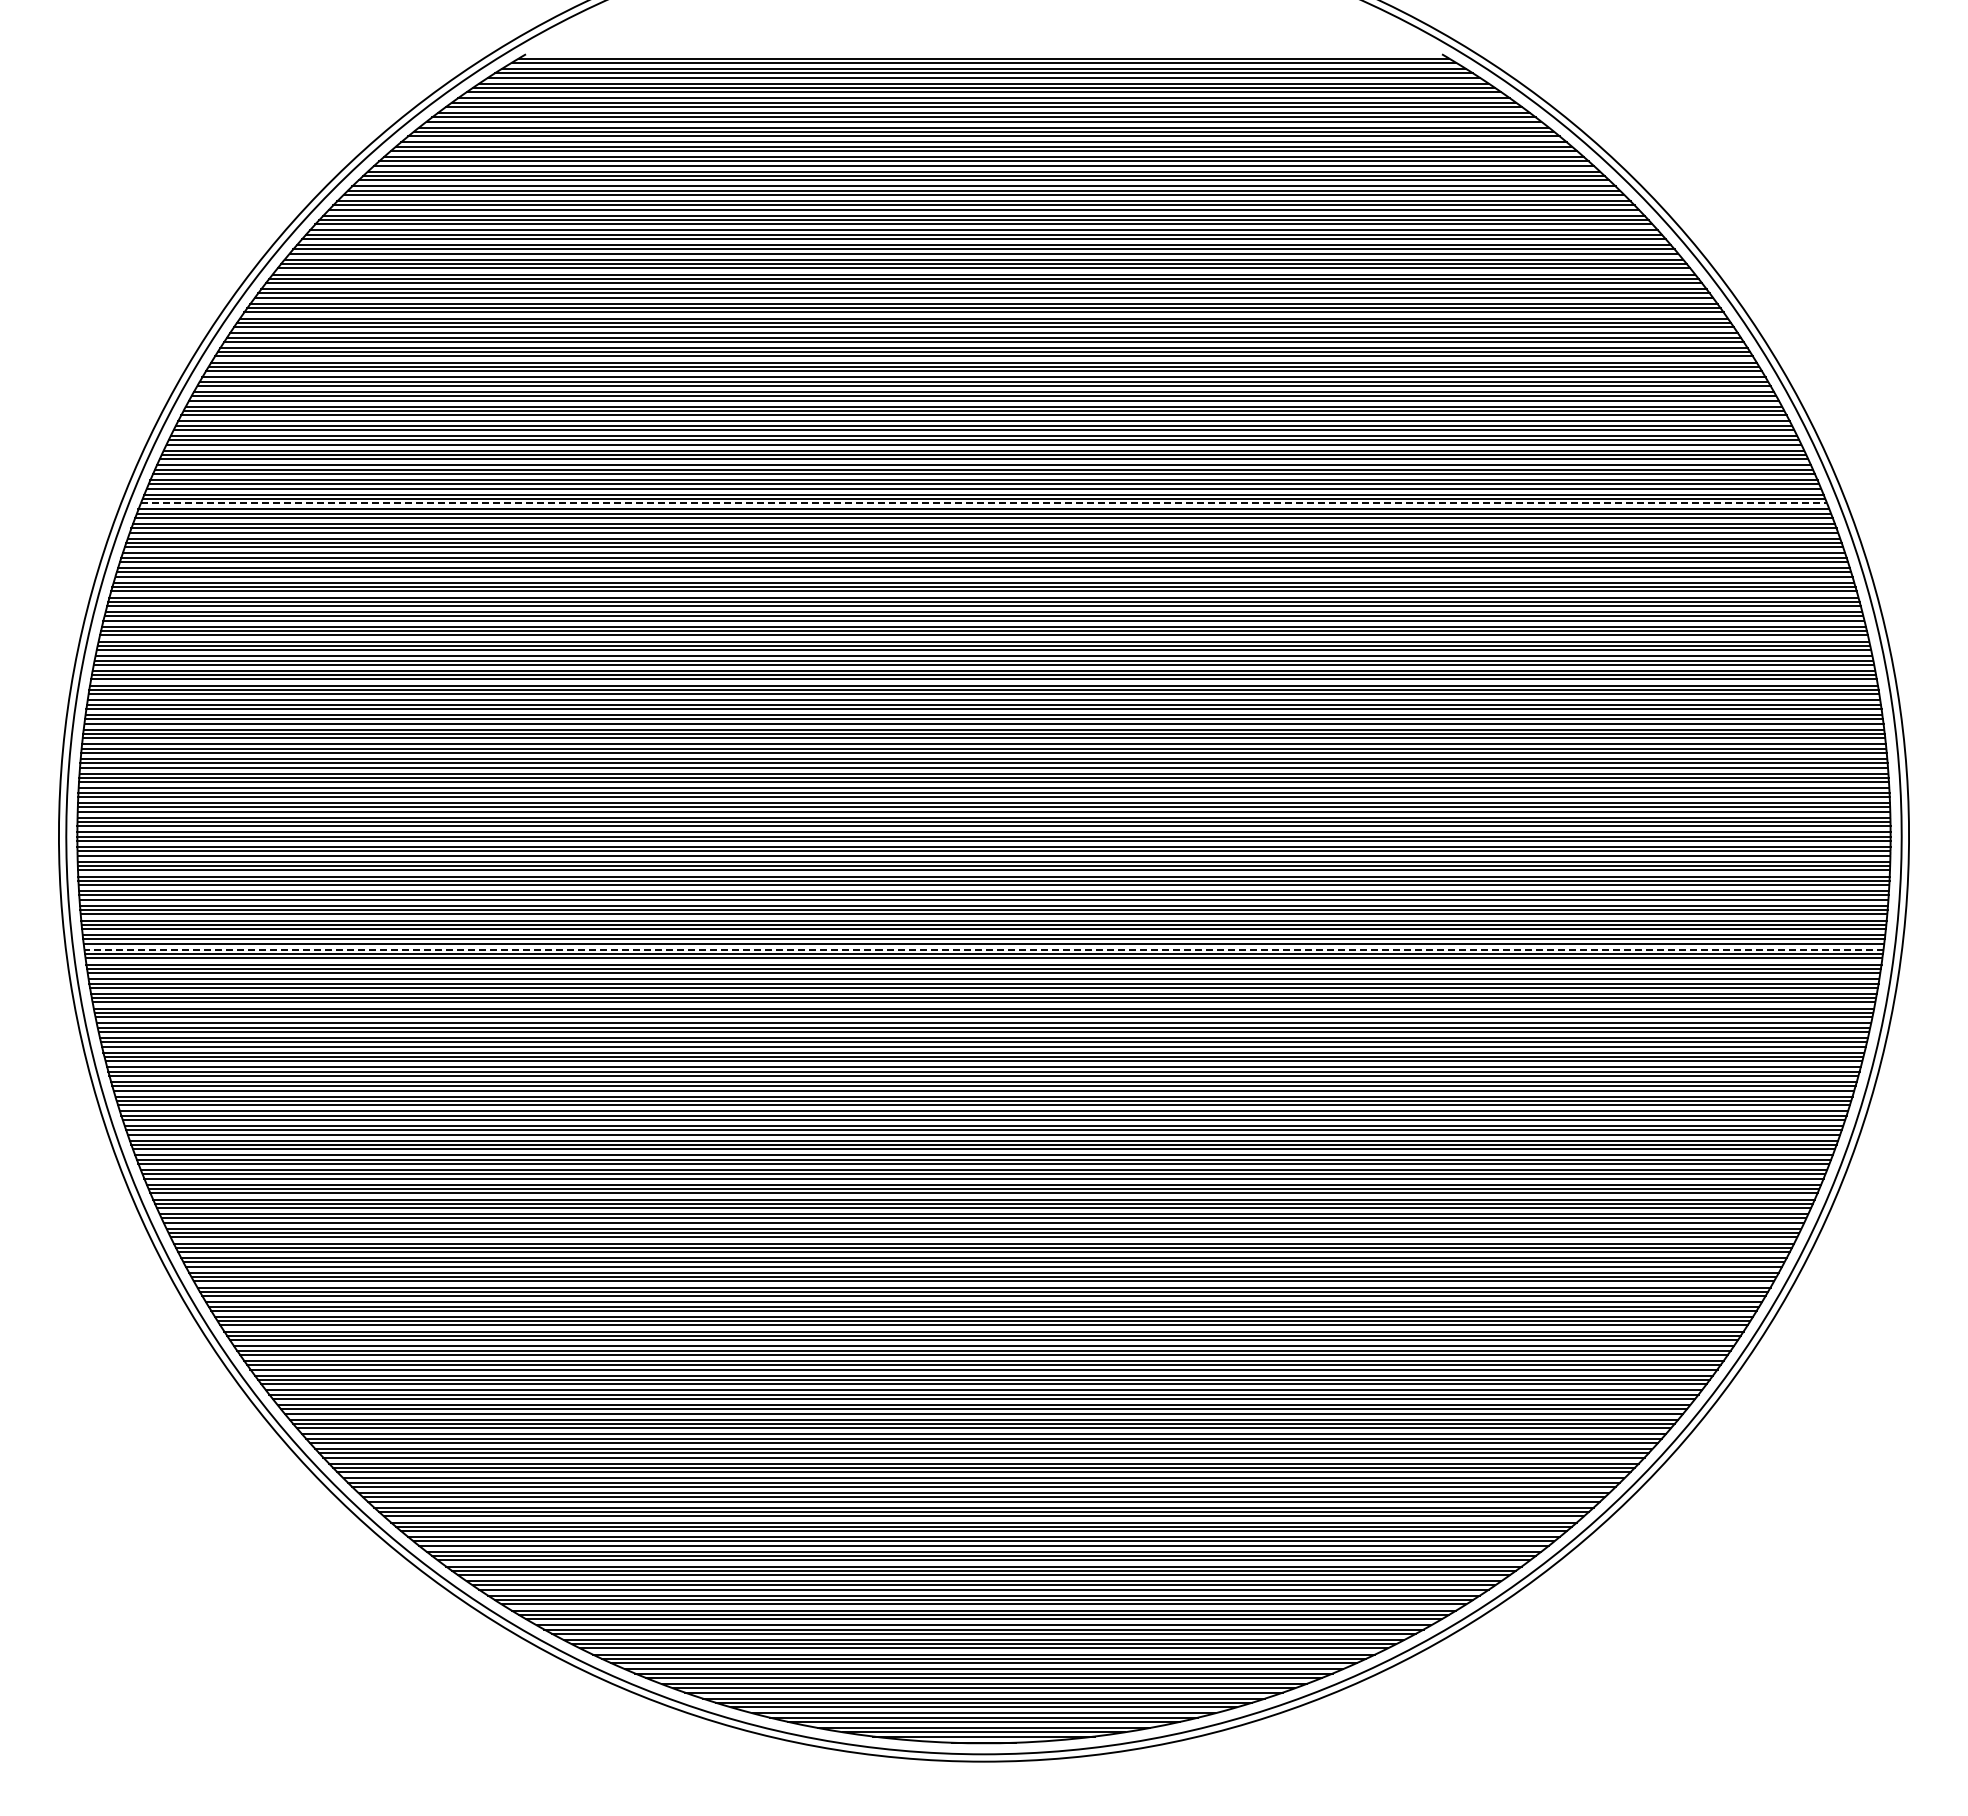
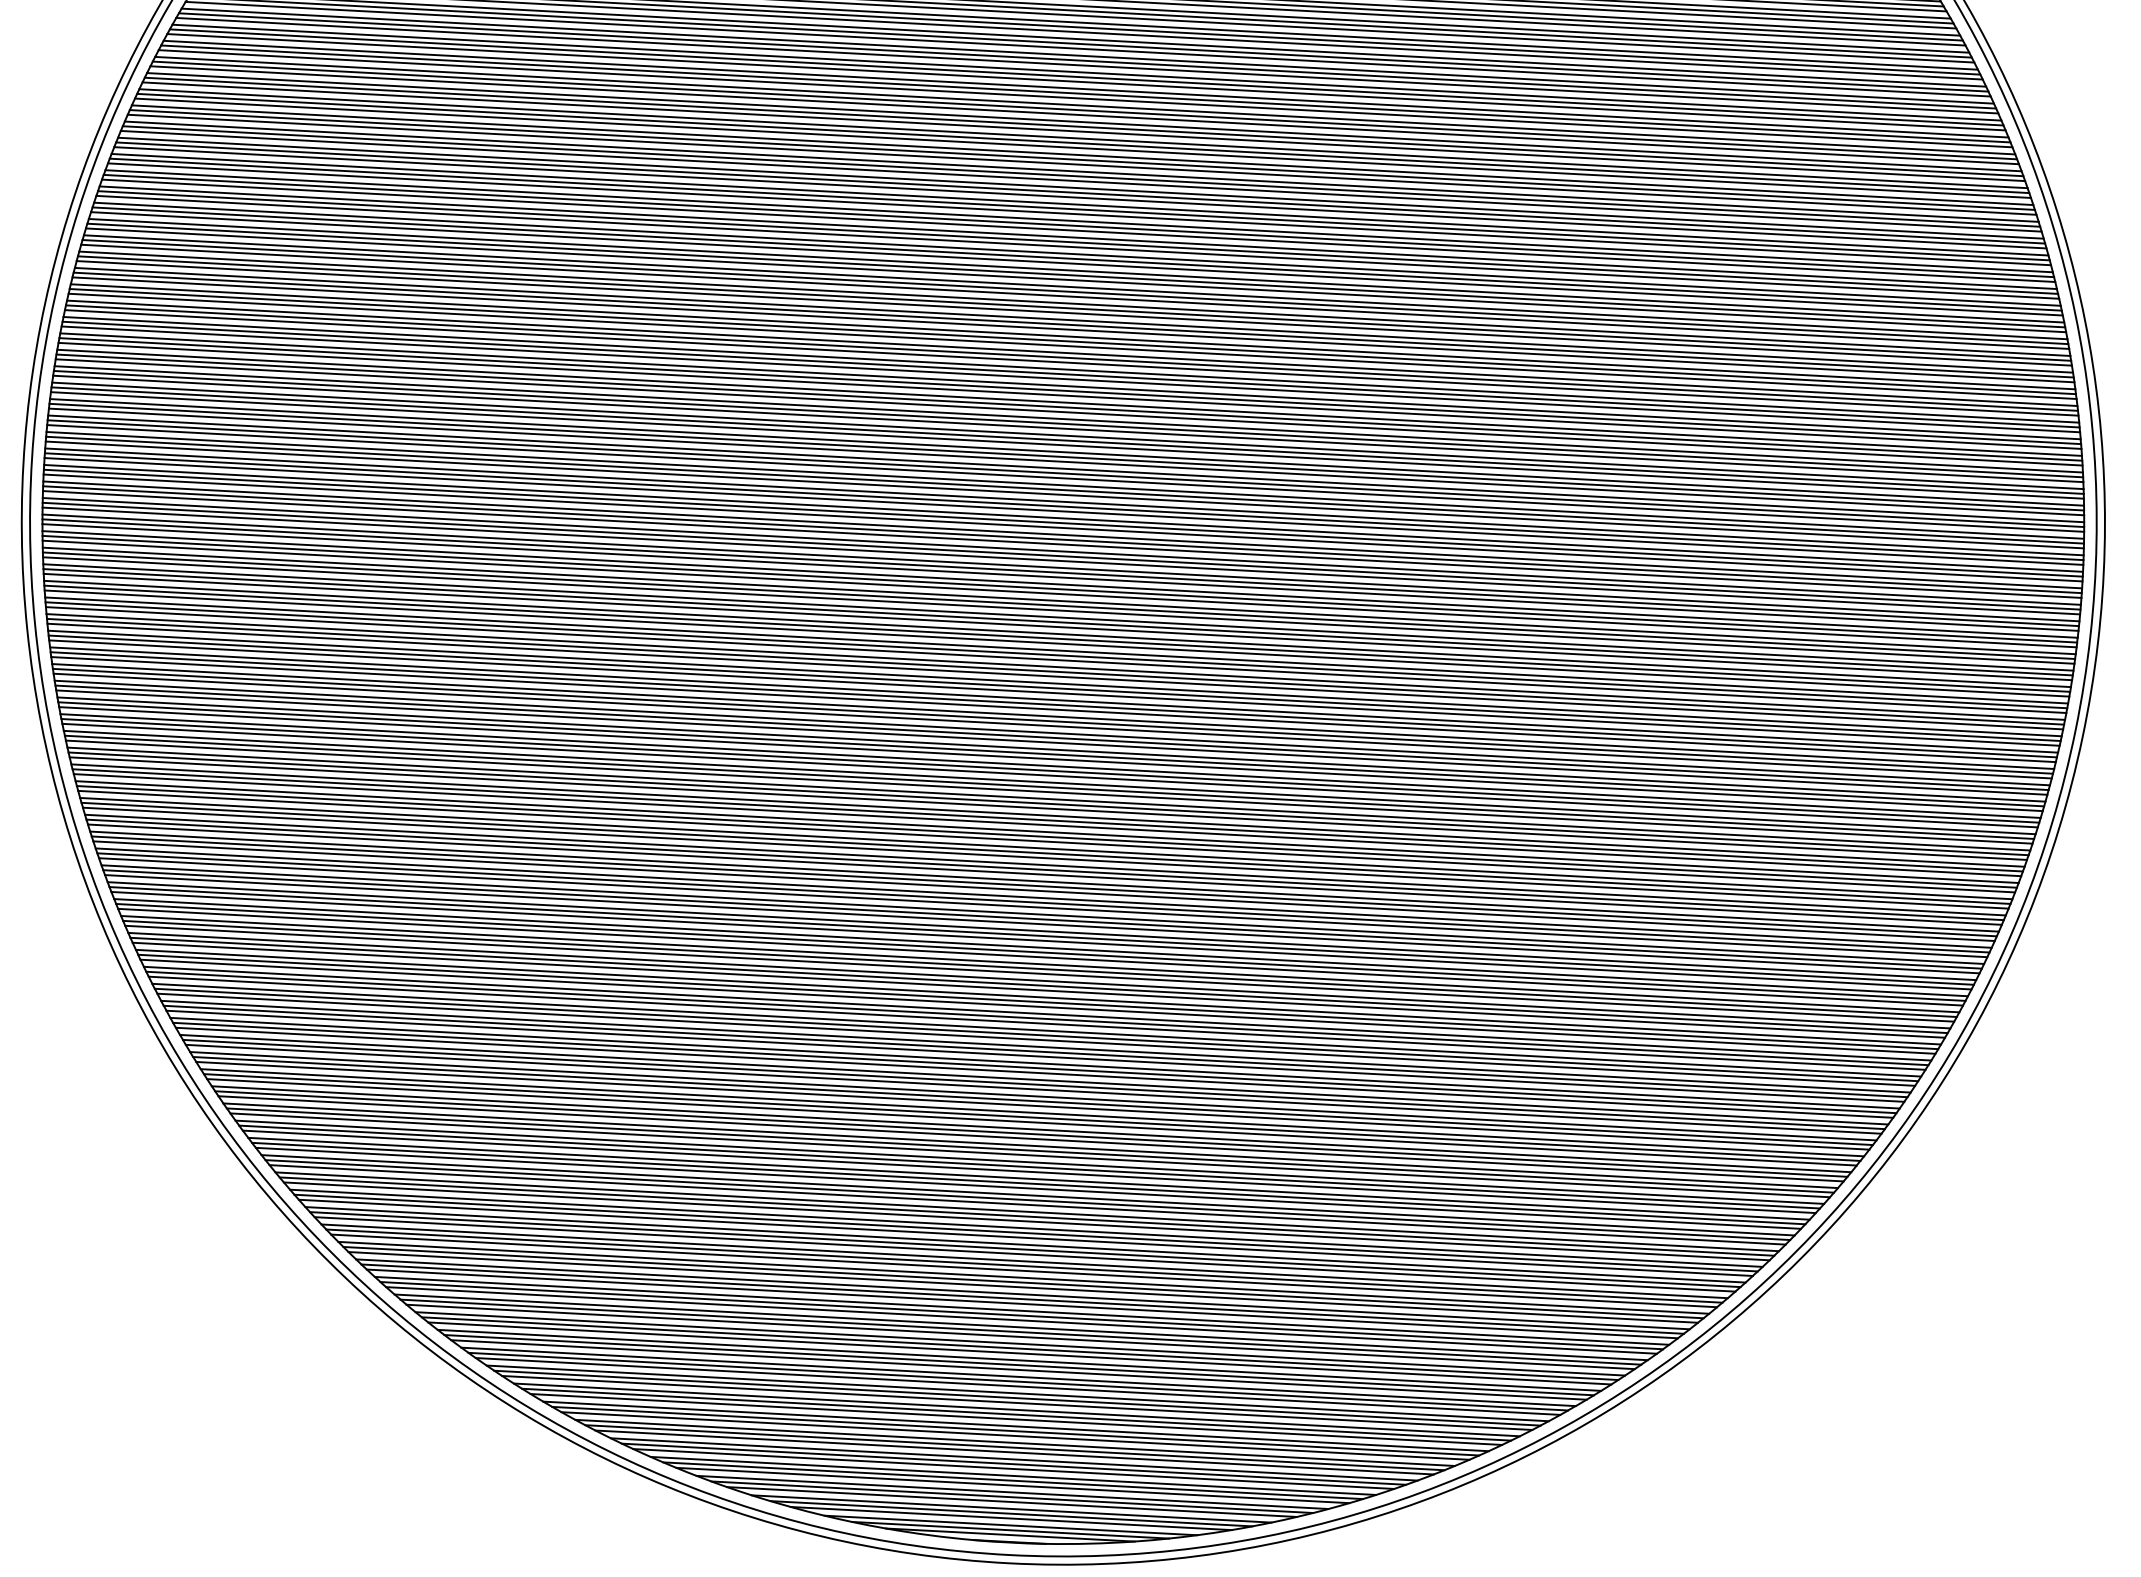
line: (984, 503) -> (1083, 148), dashed -> solid
line: (983, 949) -> (1056, 649), dashed -> solid

